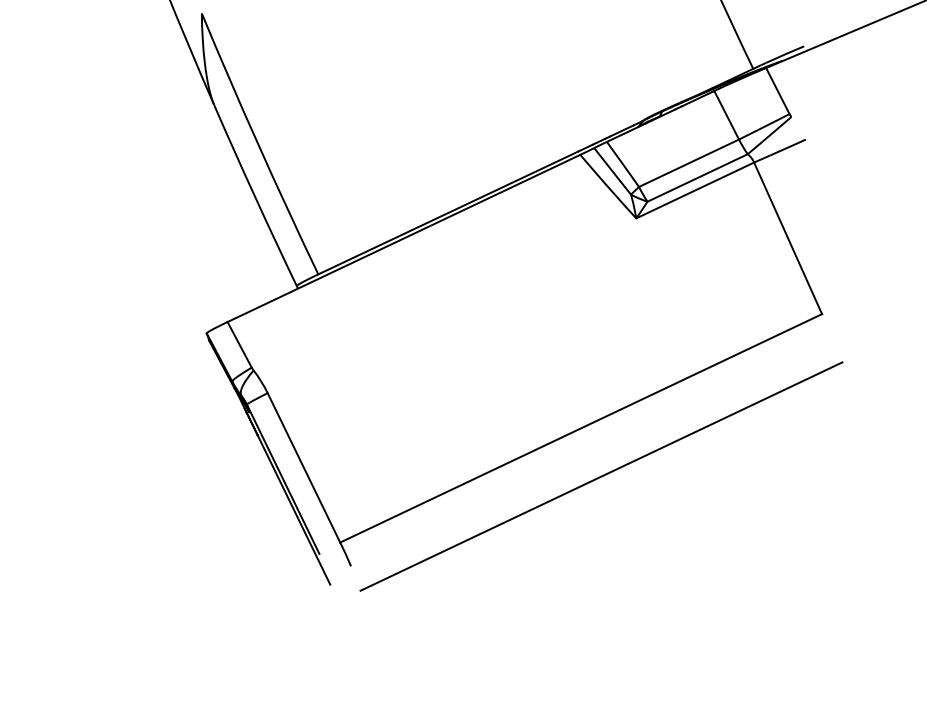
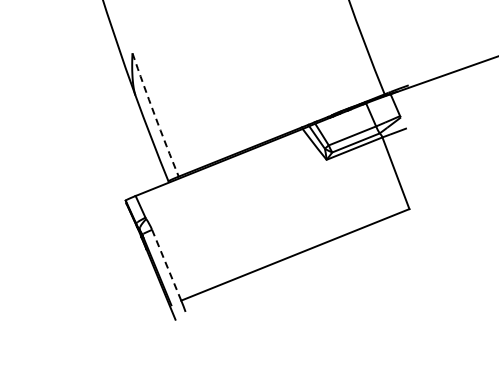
arc: (257, 145) -> (154, 115), solid -> dashed
line: (303, 466) -> (166, 264), solid -> dashed
line: (601, 476) -> (303, 277), removed

